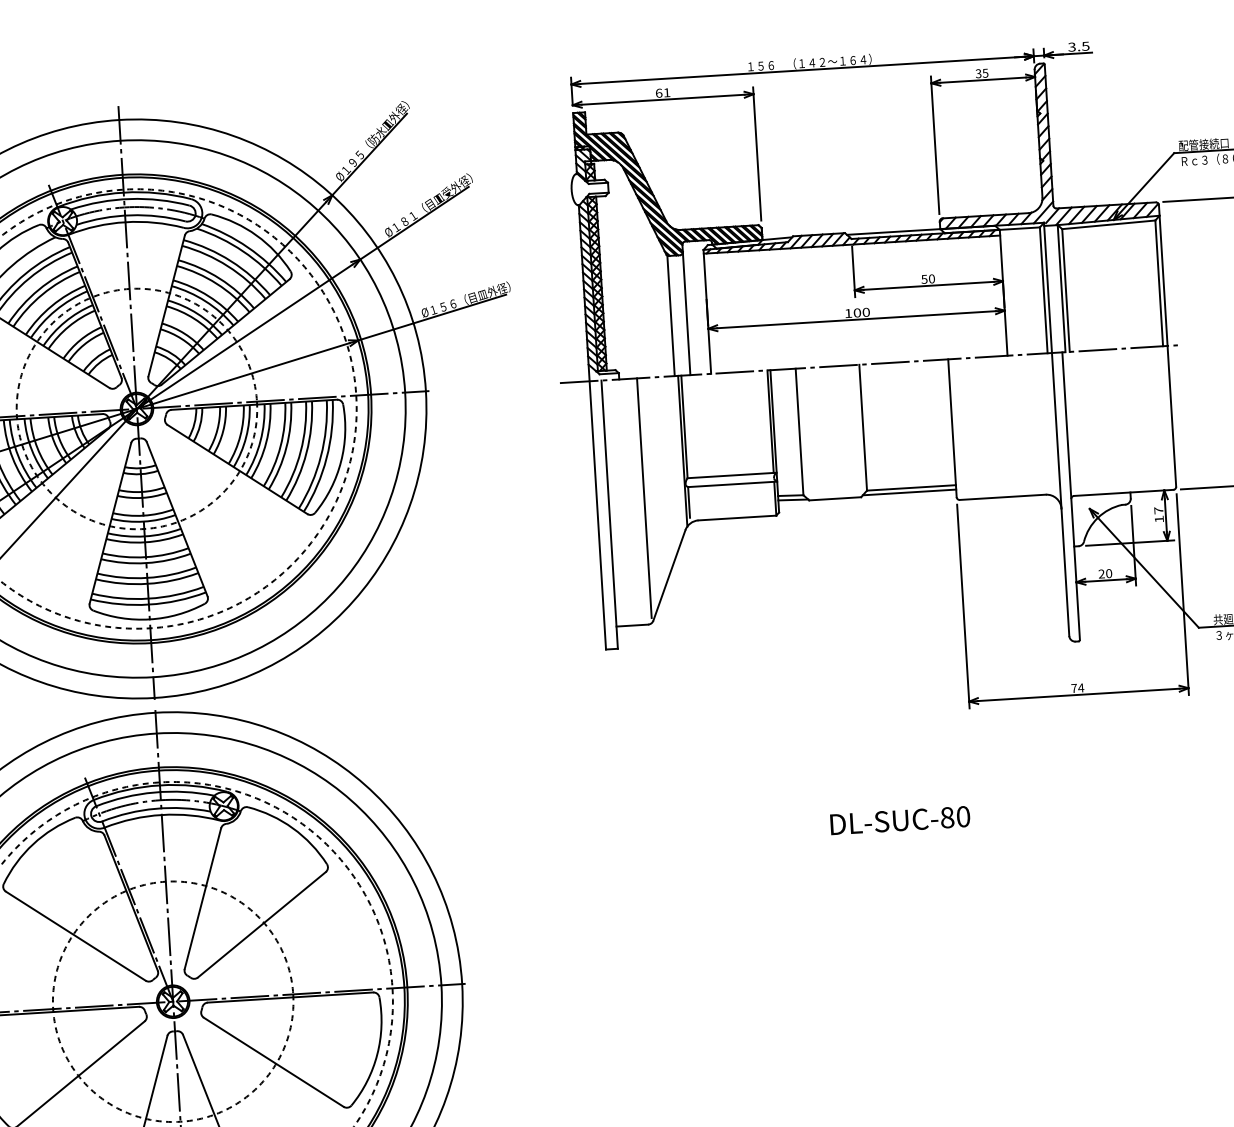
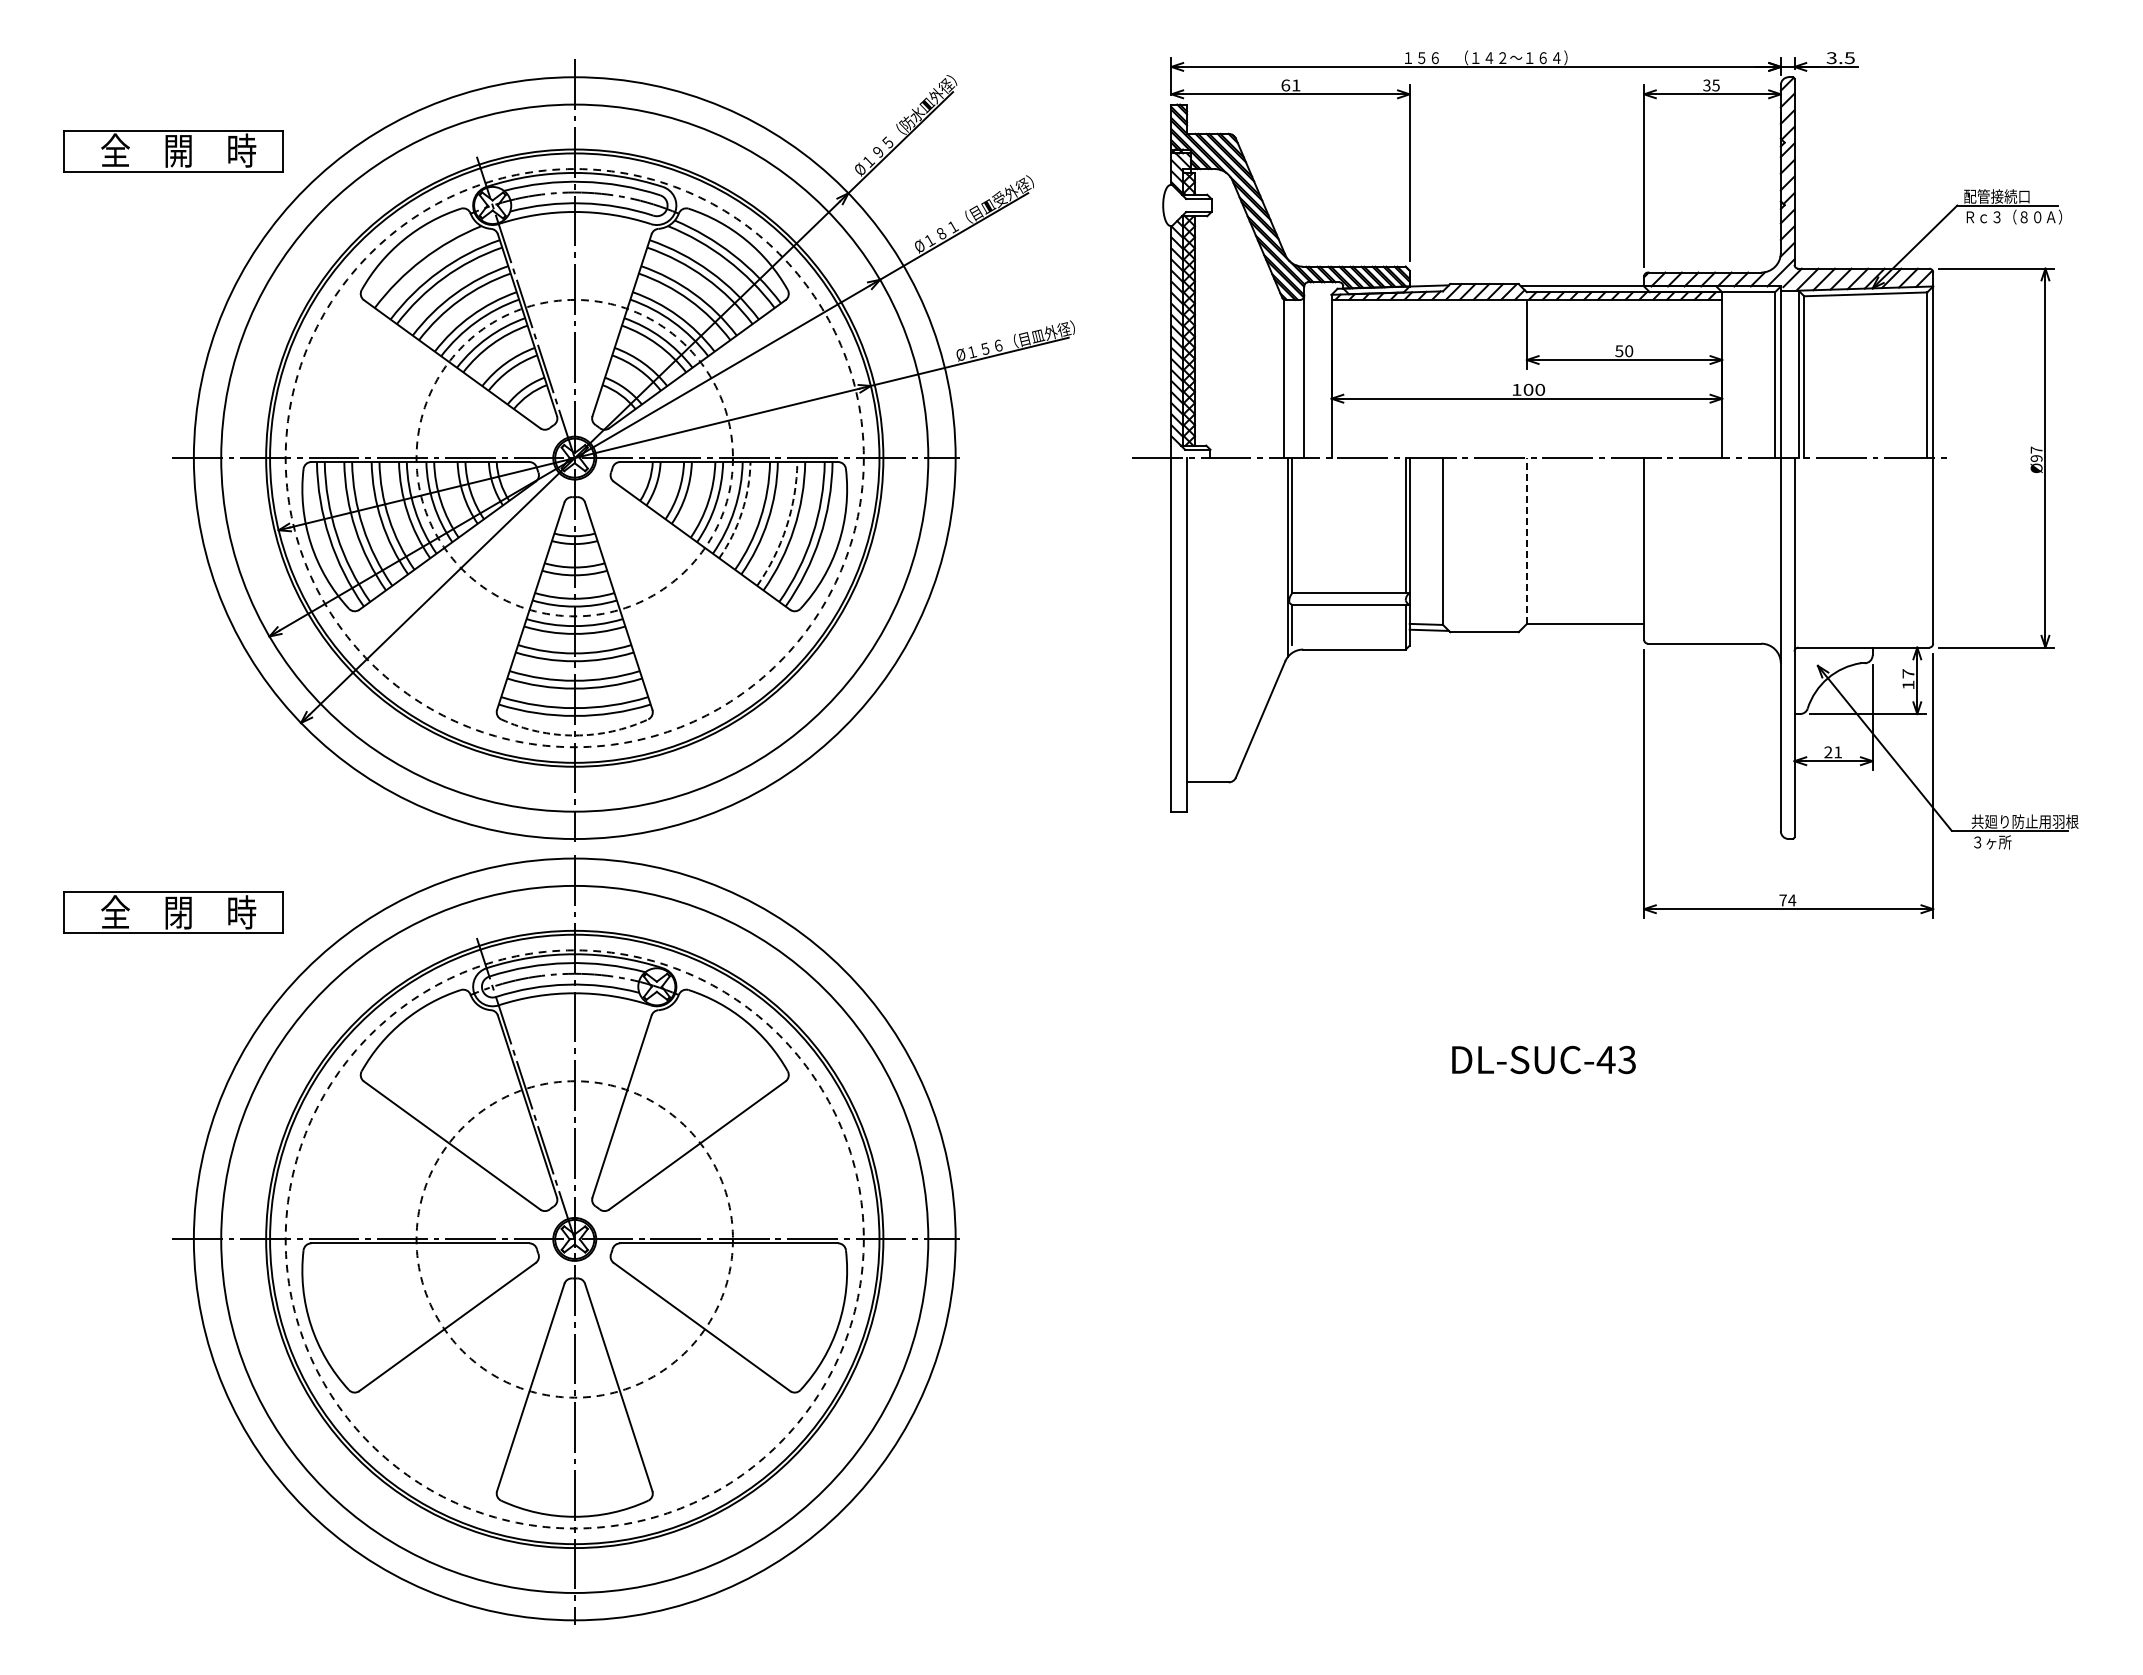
line: (862, 428) -> (1526, 541), solid -> dashed
arc: (265, 442) -> (741, 512), solid -> dashed
arc: (300, 451) -> (786, 526), solid -> dashed
line: (909, 492) -> (1582, 629), removed
line: (644, 497) -> (1233, 615), removed
text: (1109, 573) -> (1838, 752), 20 -> 21
arc: (149, 619) -> (574, 735), solid -> dashed
text: (955, 817) -> (1616, 1060), DL-SUC-80 -> DL-SUC-43

